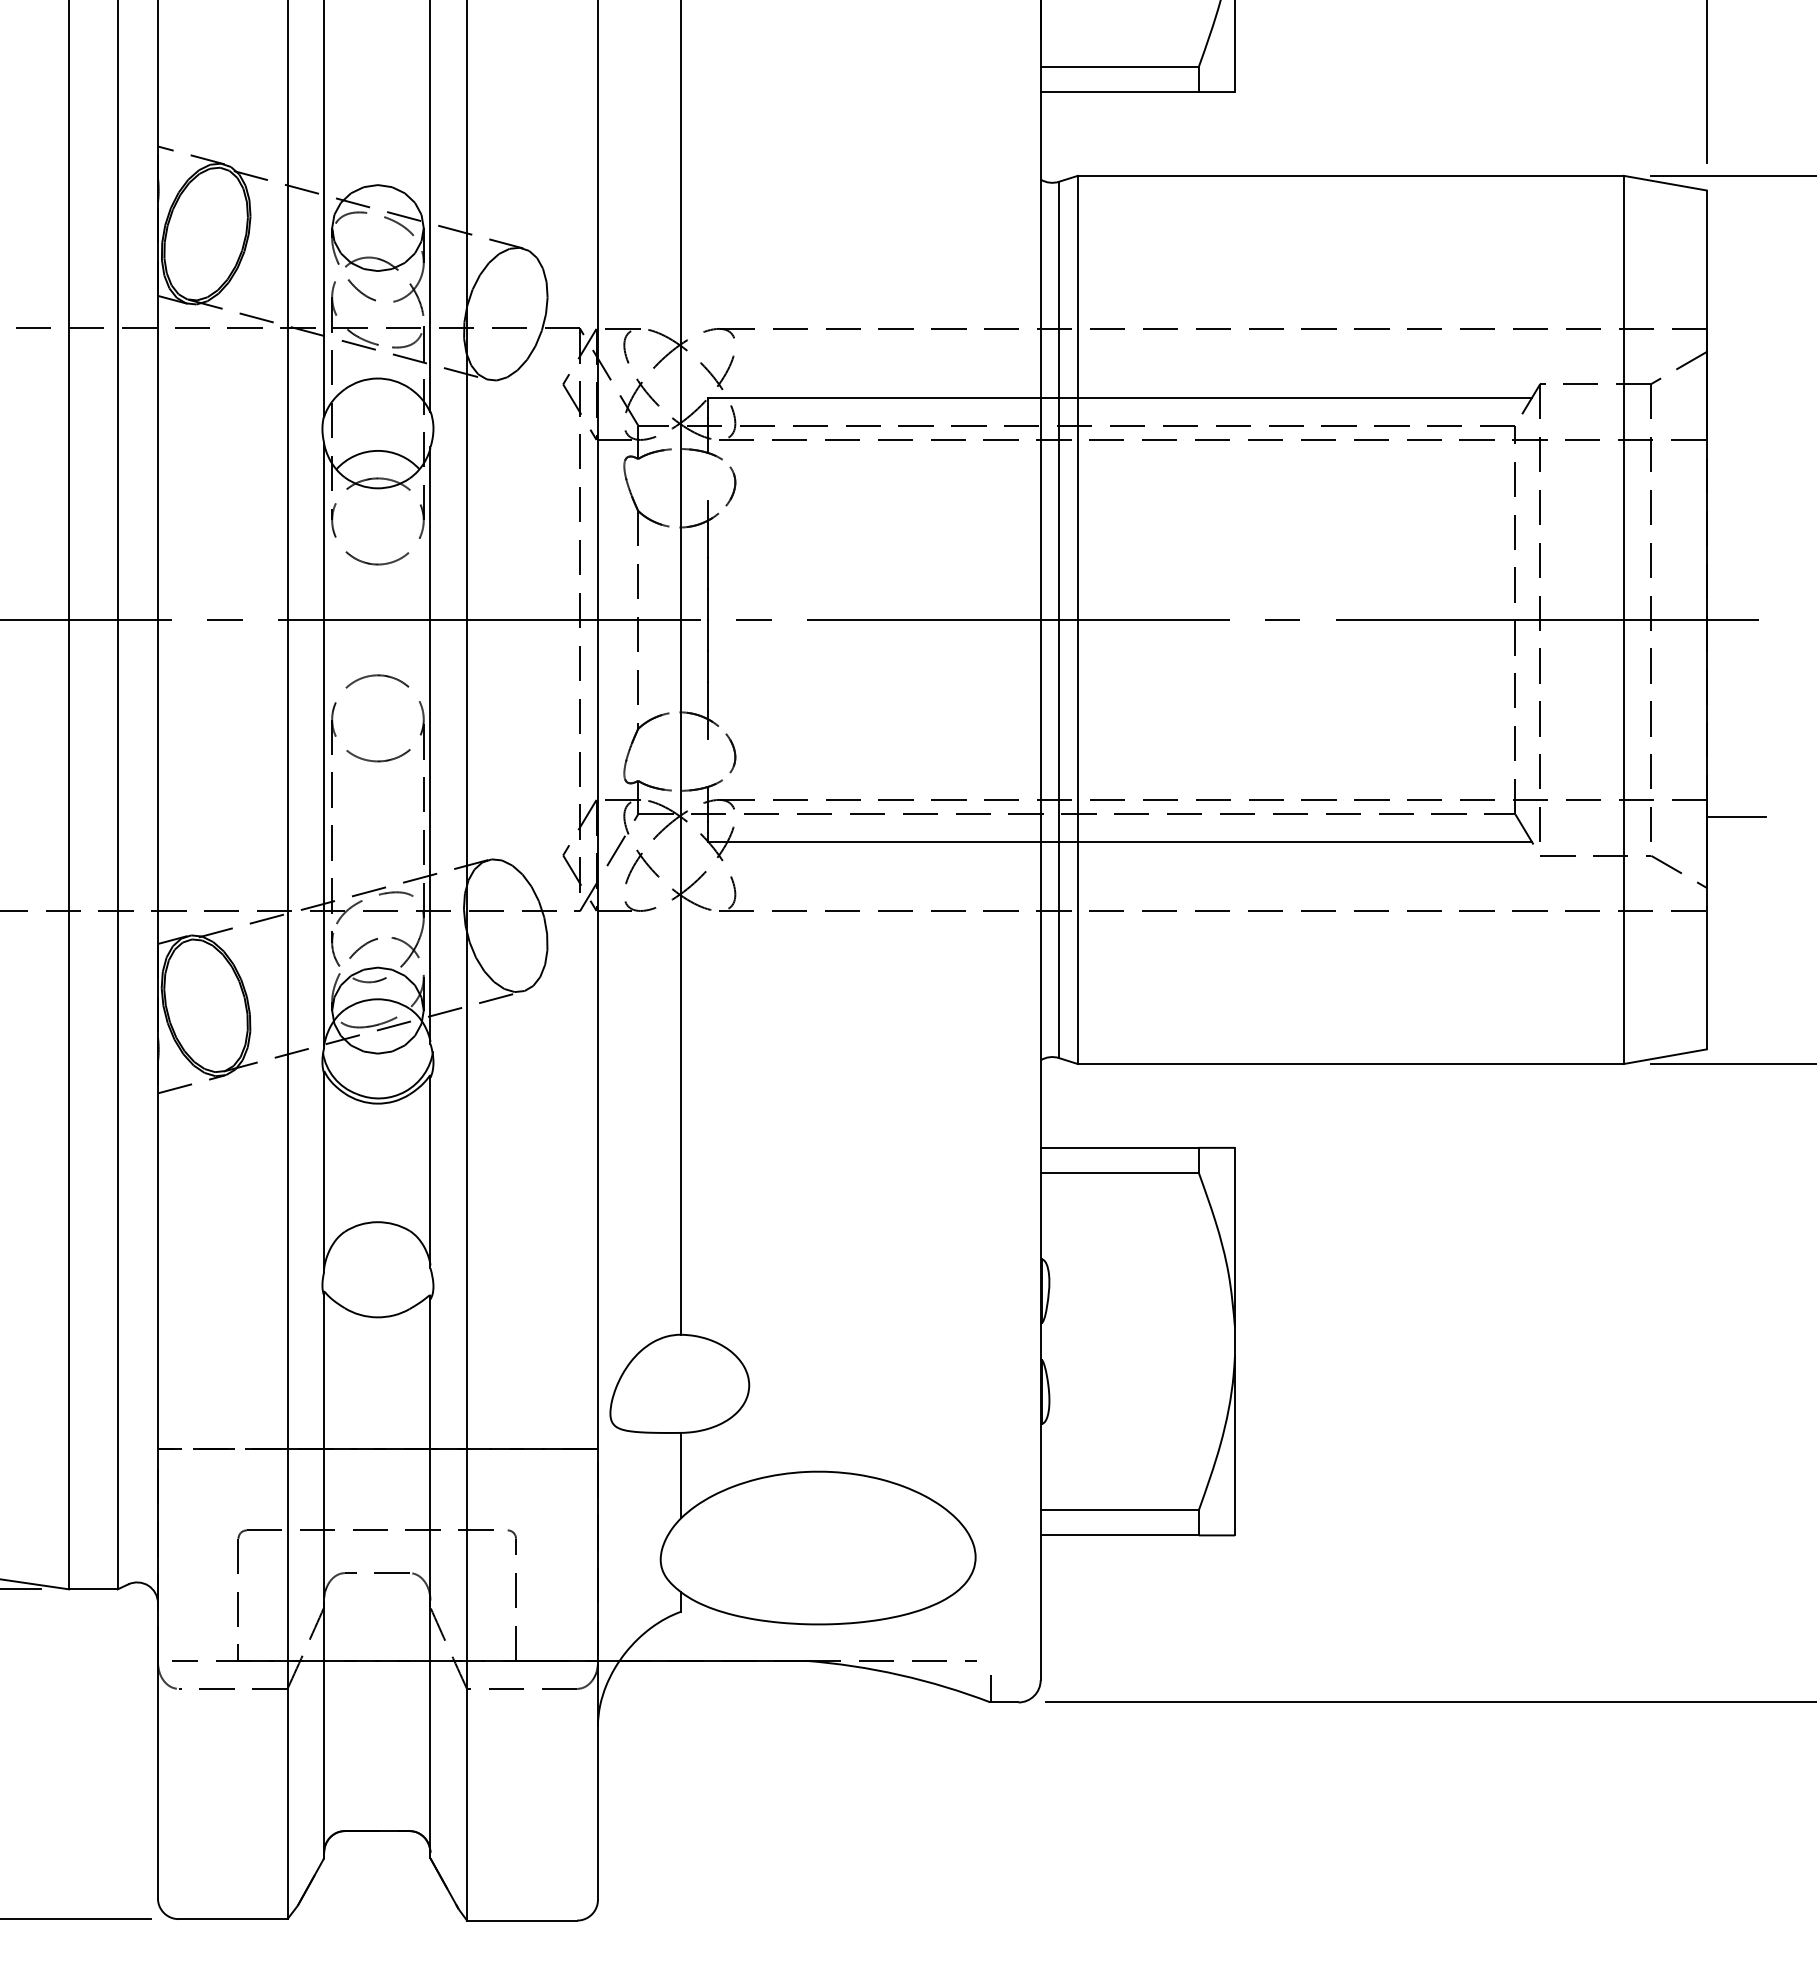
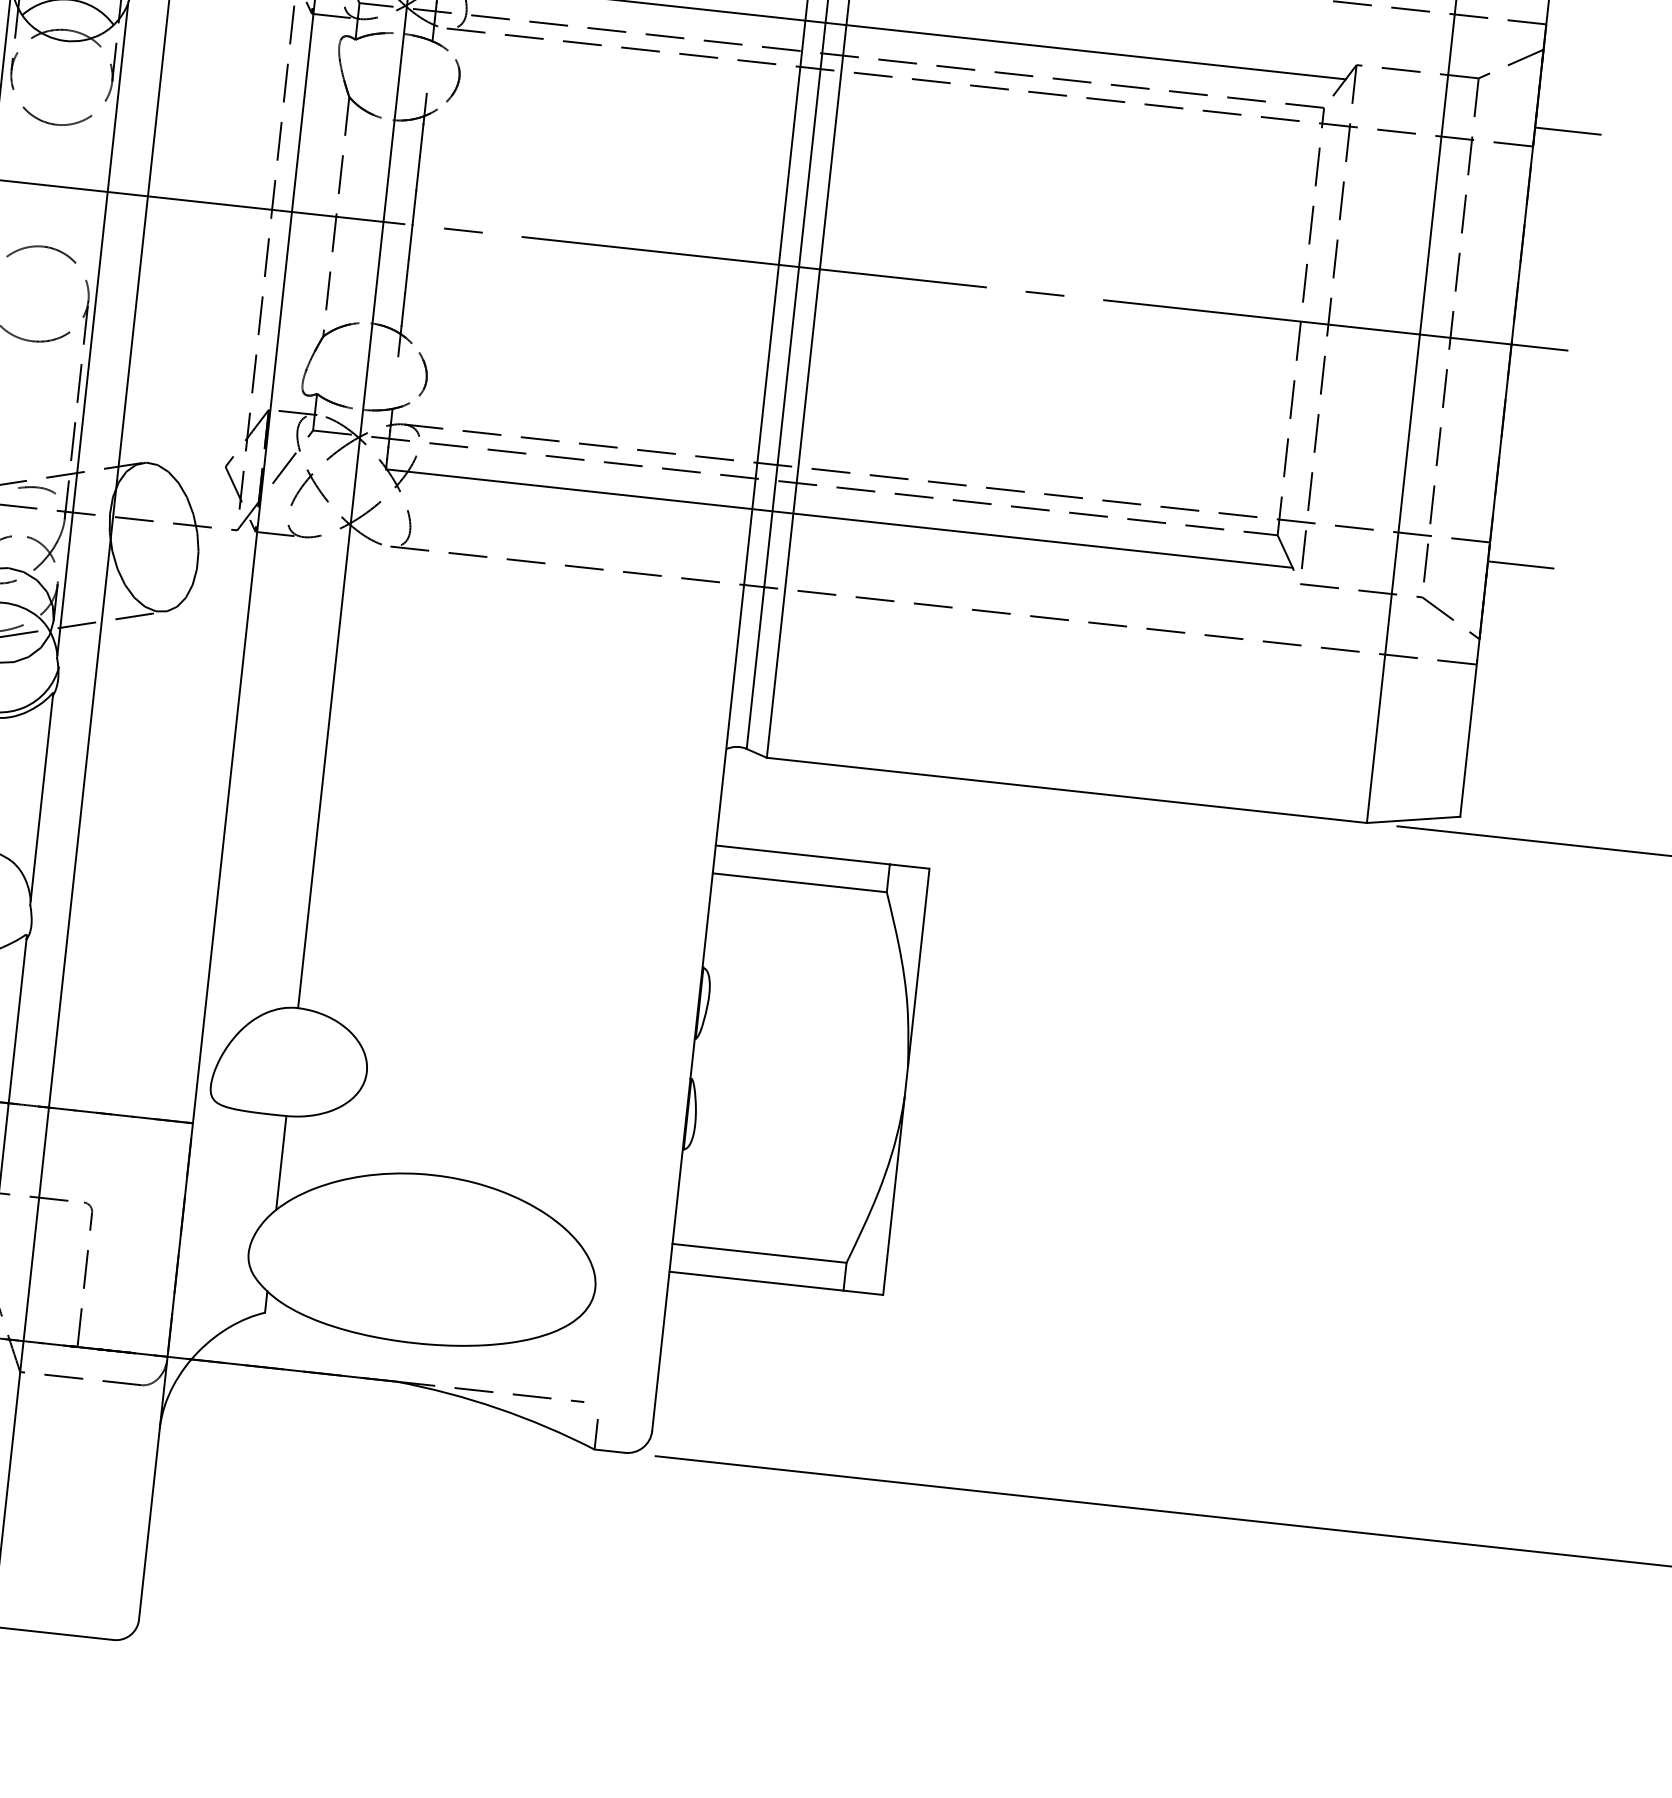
line: (1736, 422) -> (1567, 130), added

